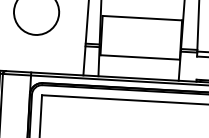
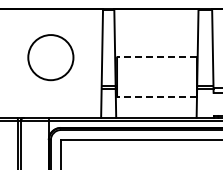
line: (142, 18) -> (156, 57), solid -> dashed
line: (139, 57) -> (156, 96), solid -> dashed

